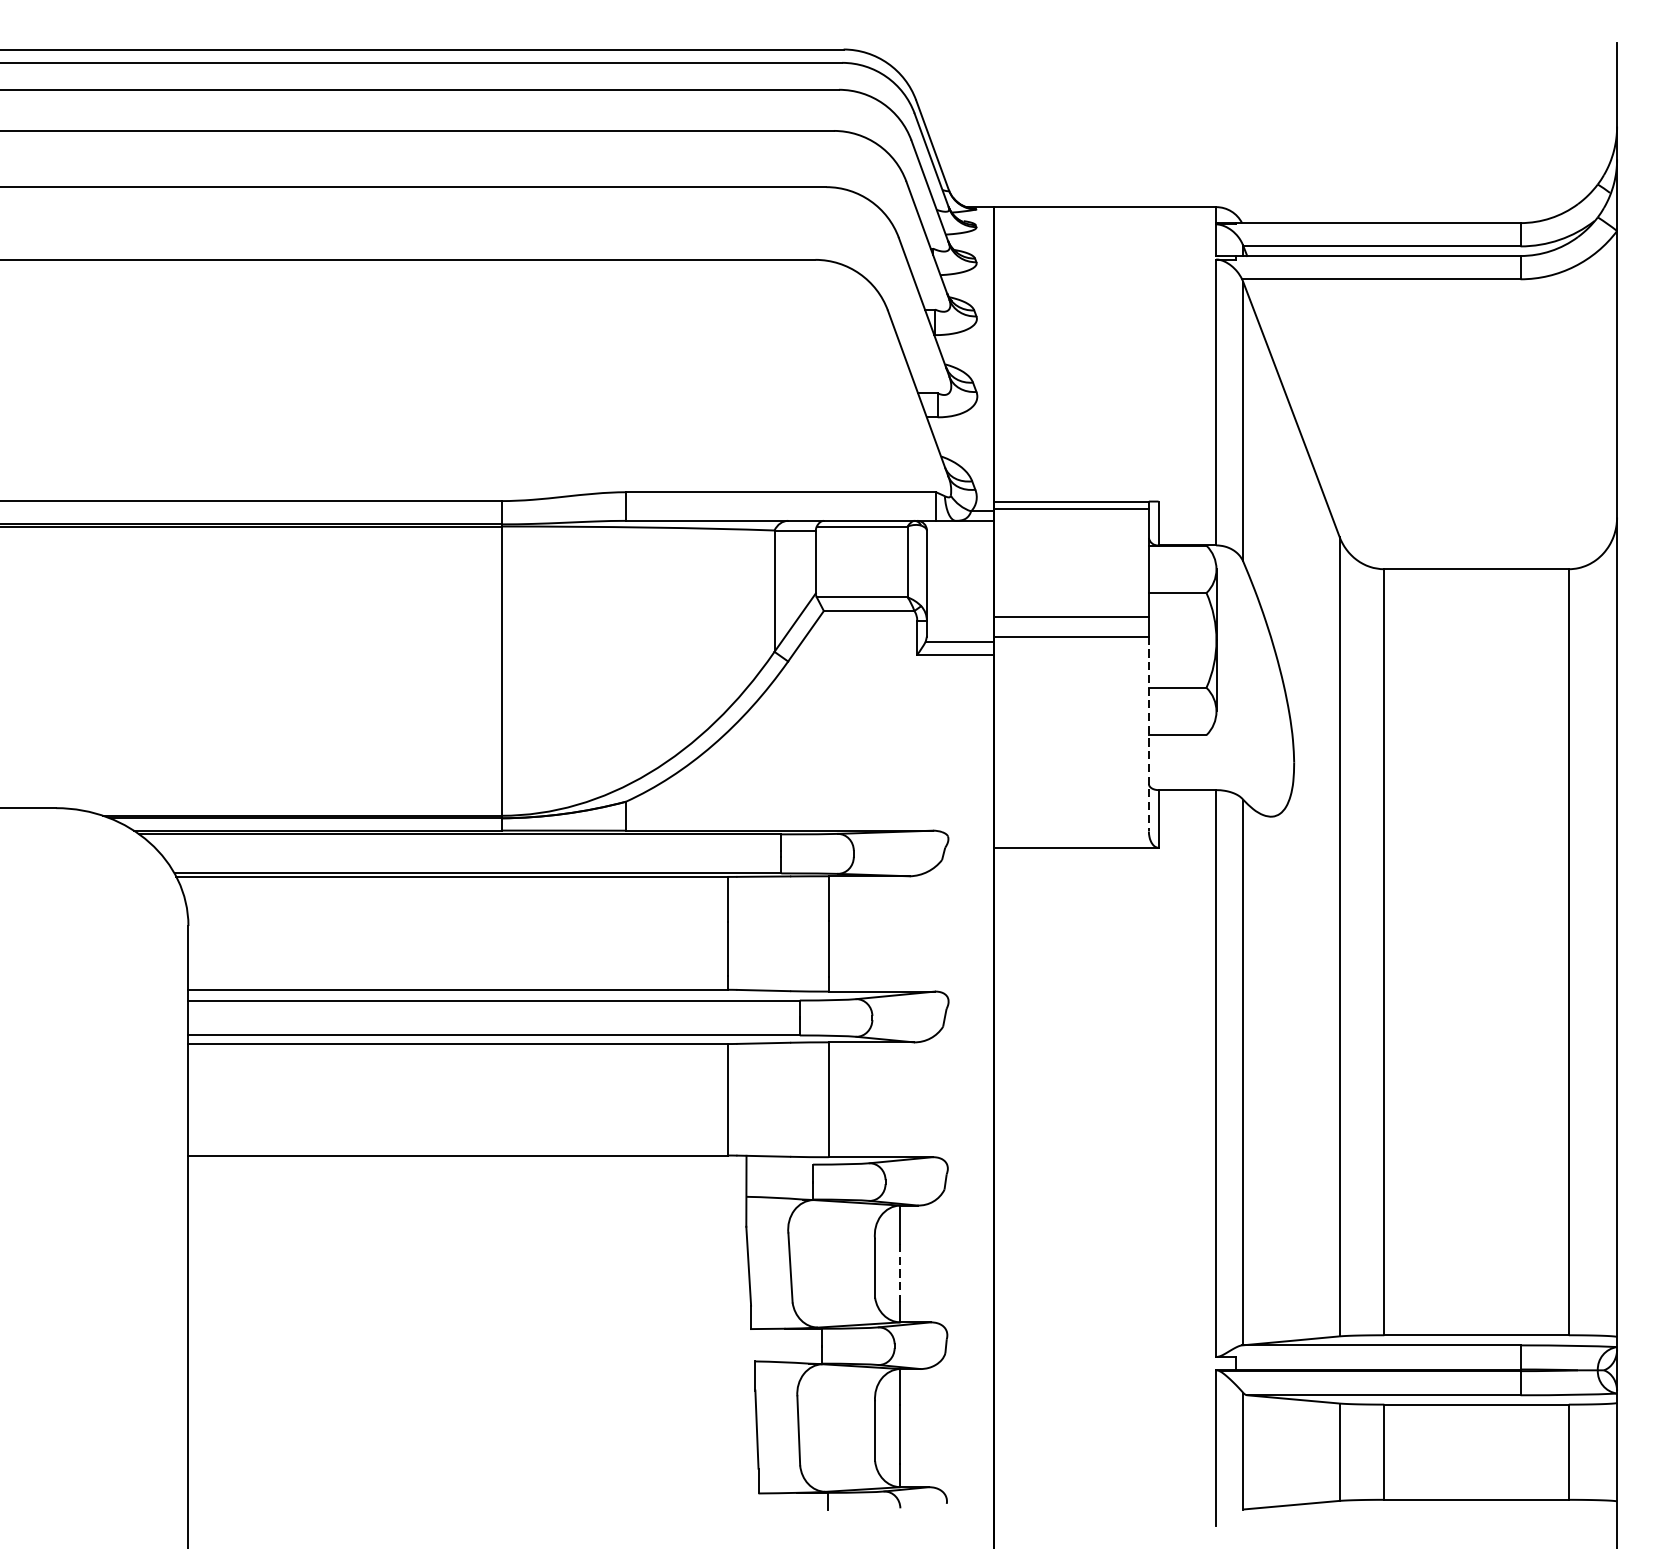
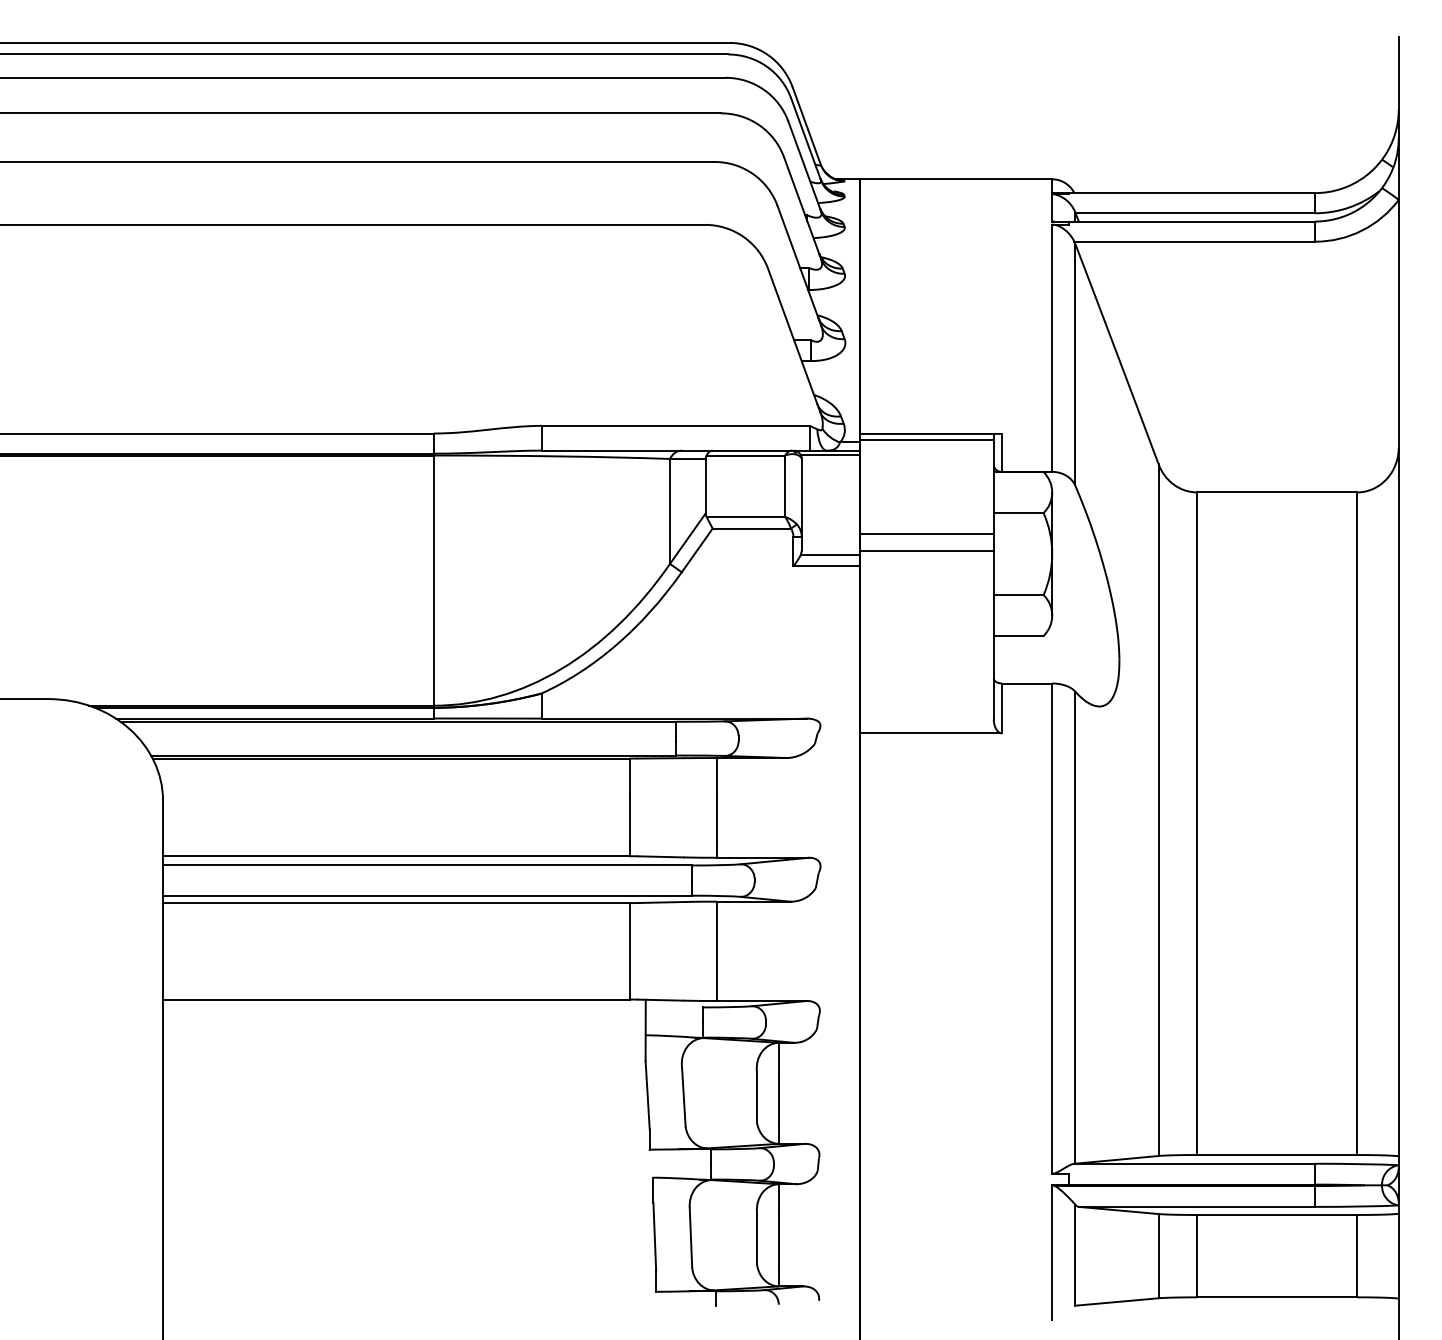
line: (960, 525) -> (830, 454), added
line: (1148, 734) -> (993, 635), dashed -> solid
line: (899, 1273) -> (778, 1101), dashed -> solid

